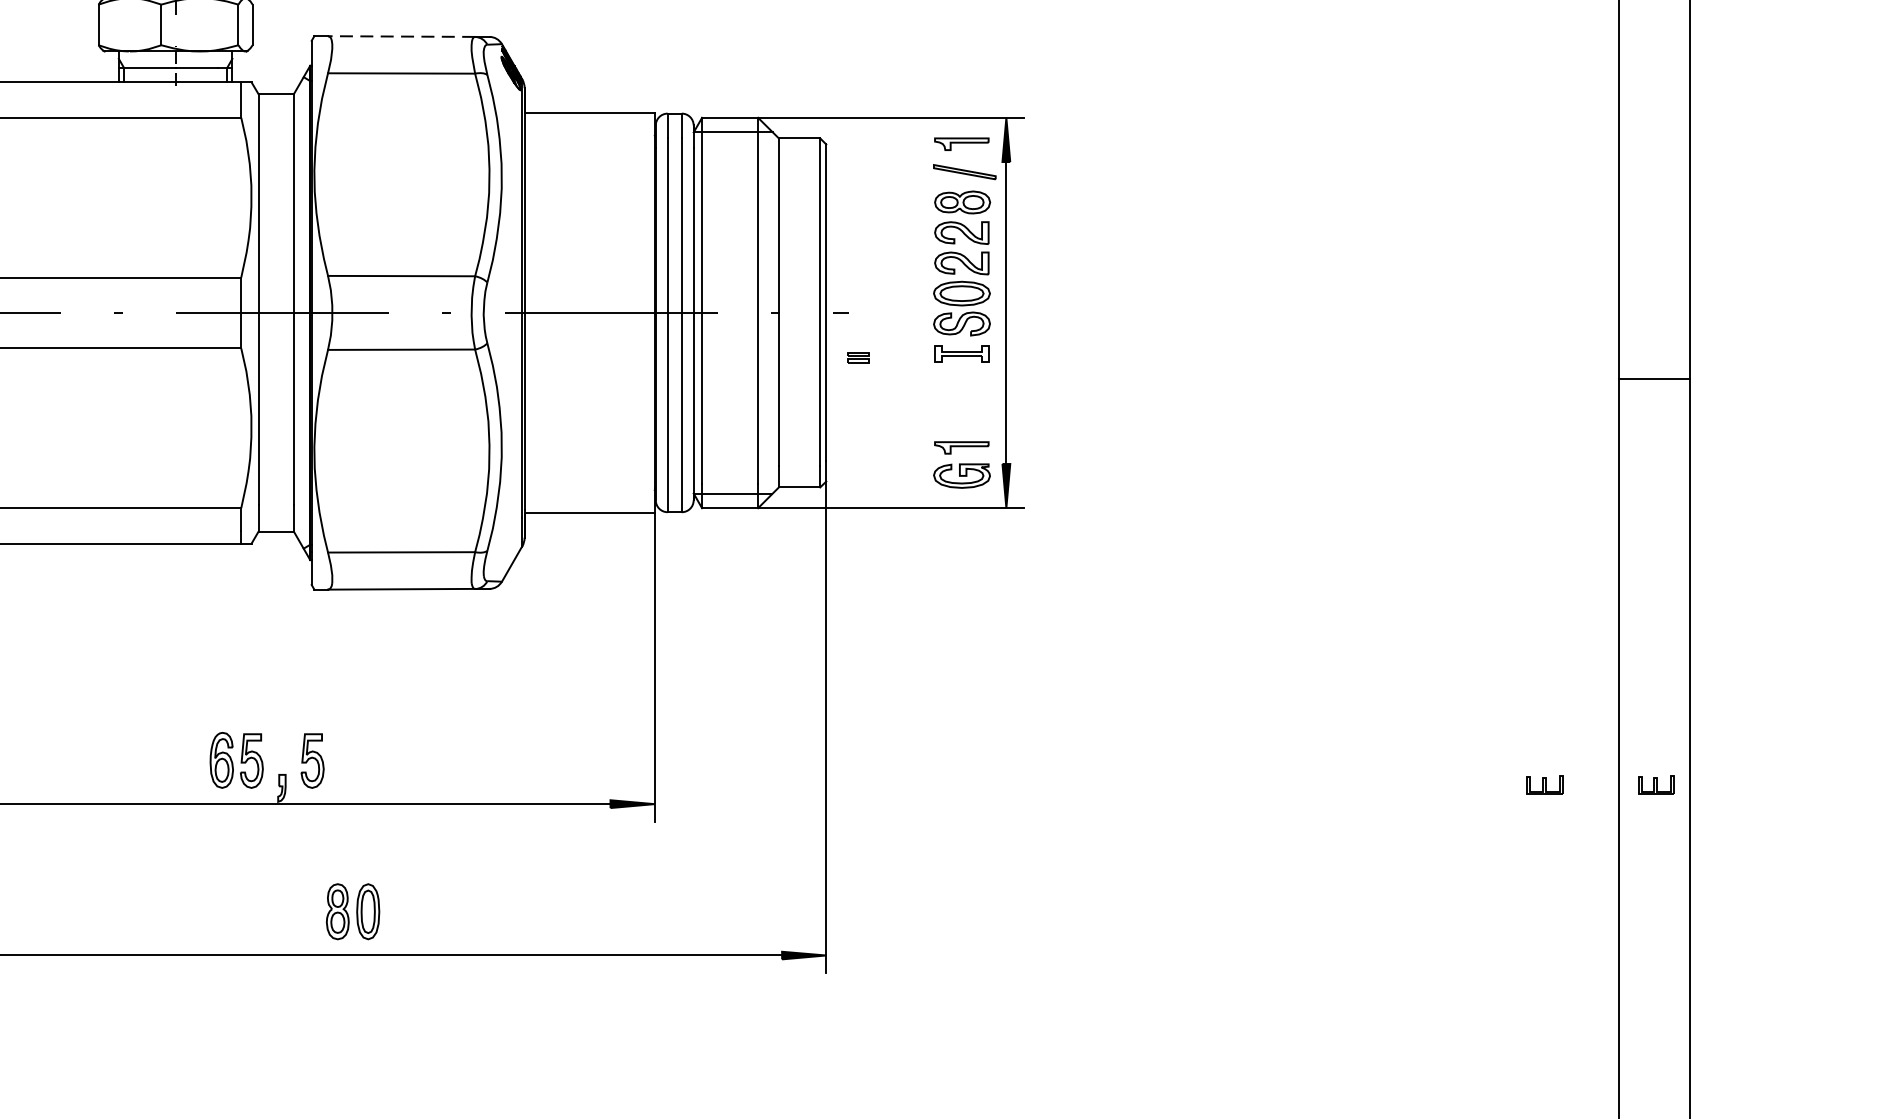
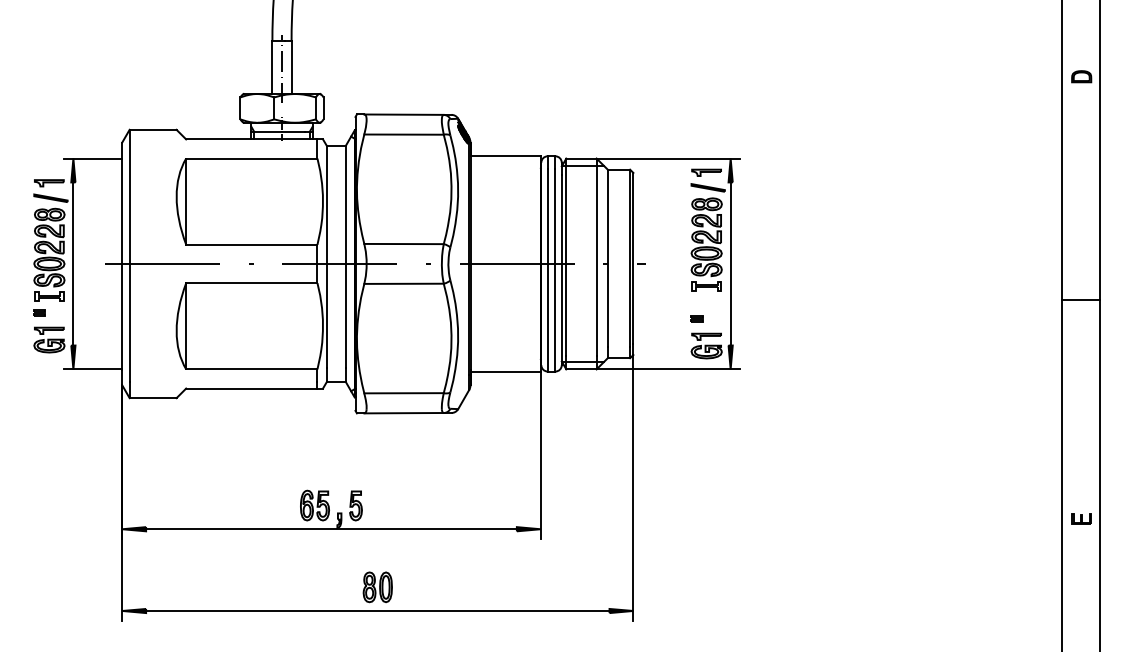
line: (402, 36) -> (404, 114), dashed -> solid
part: (857, 356) -> (696, 318), moved
part: (1544, 784) -> (1021, 518), removed

